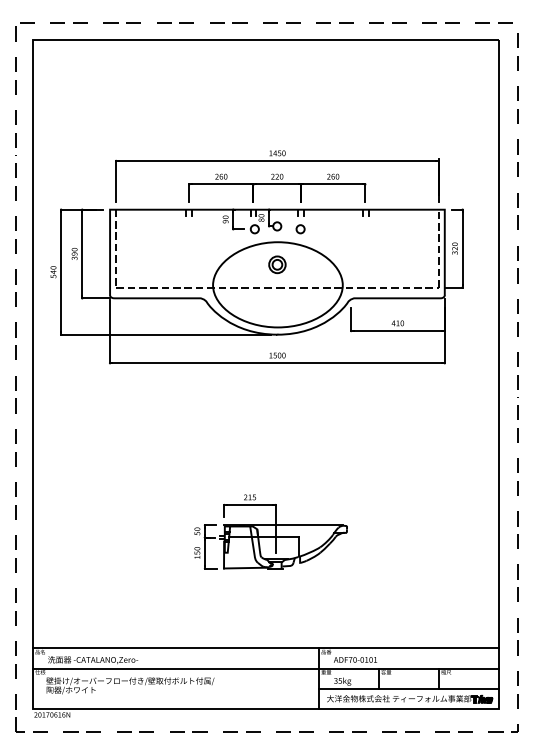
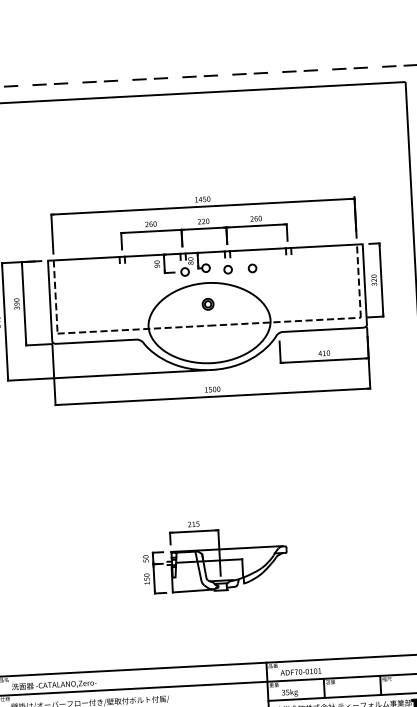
part: (326, 229) -> (252, 268), added
part: (277, 264) -> (208, 304), size x0.7

